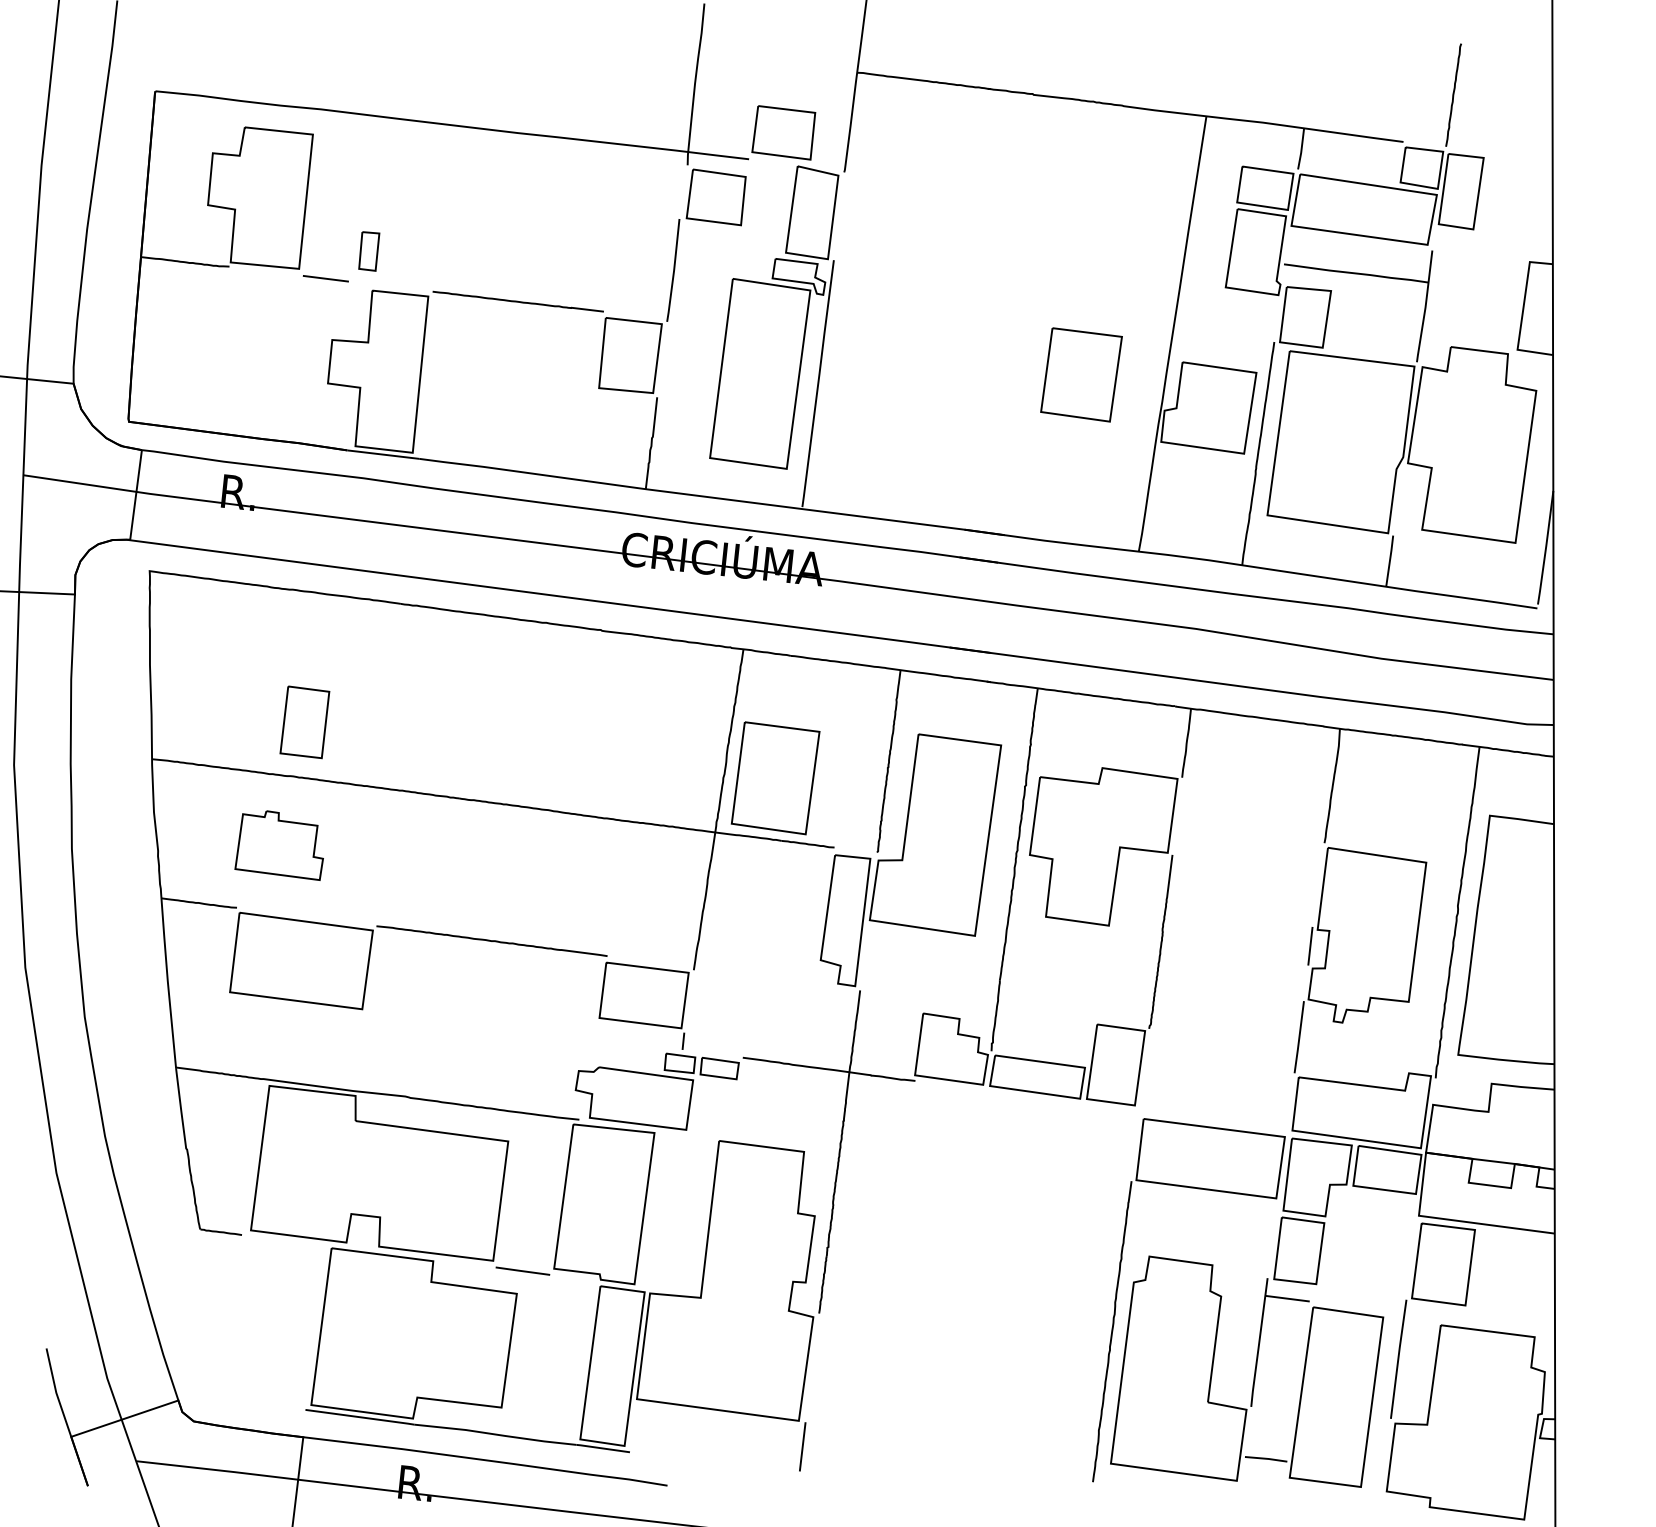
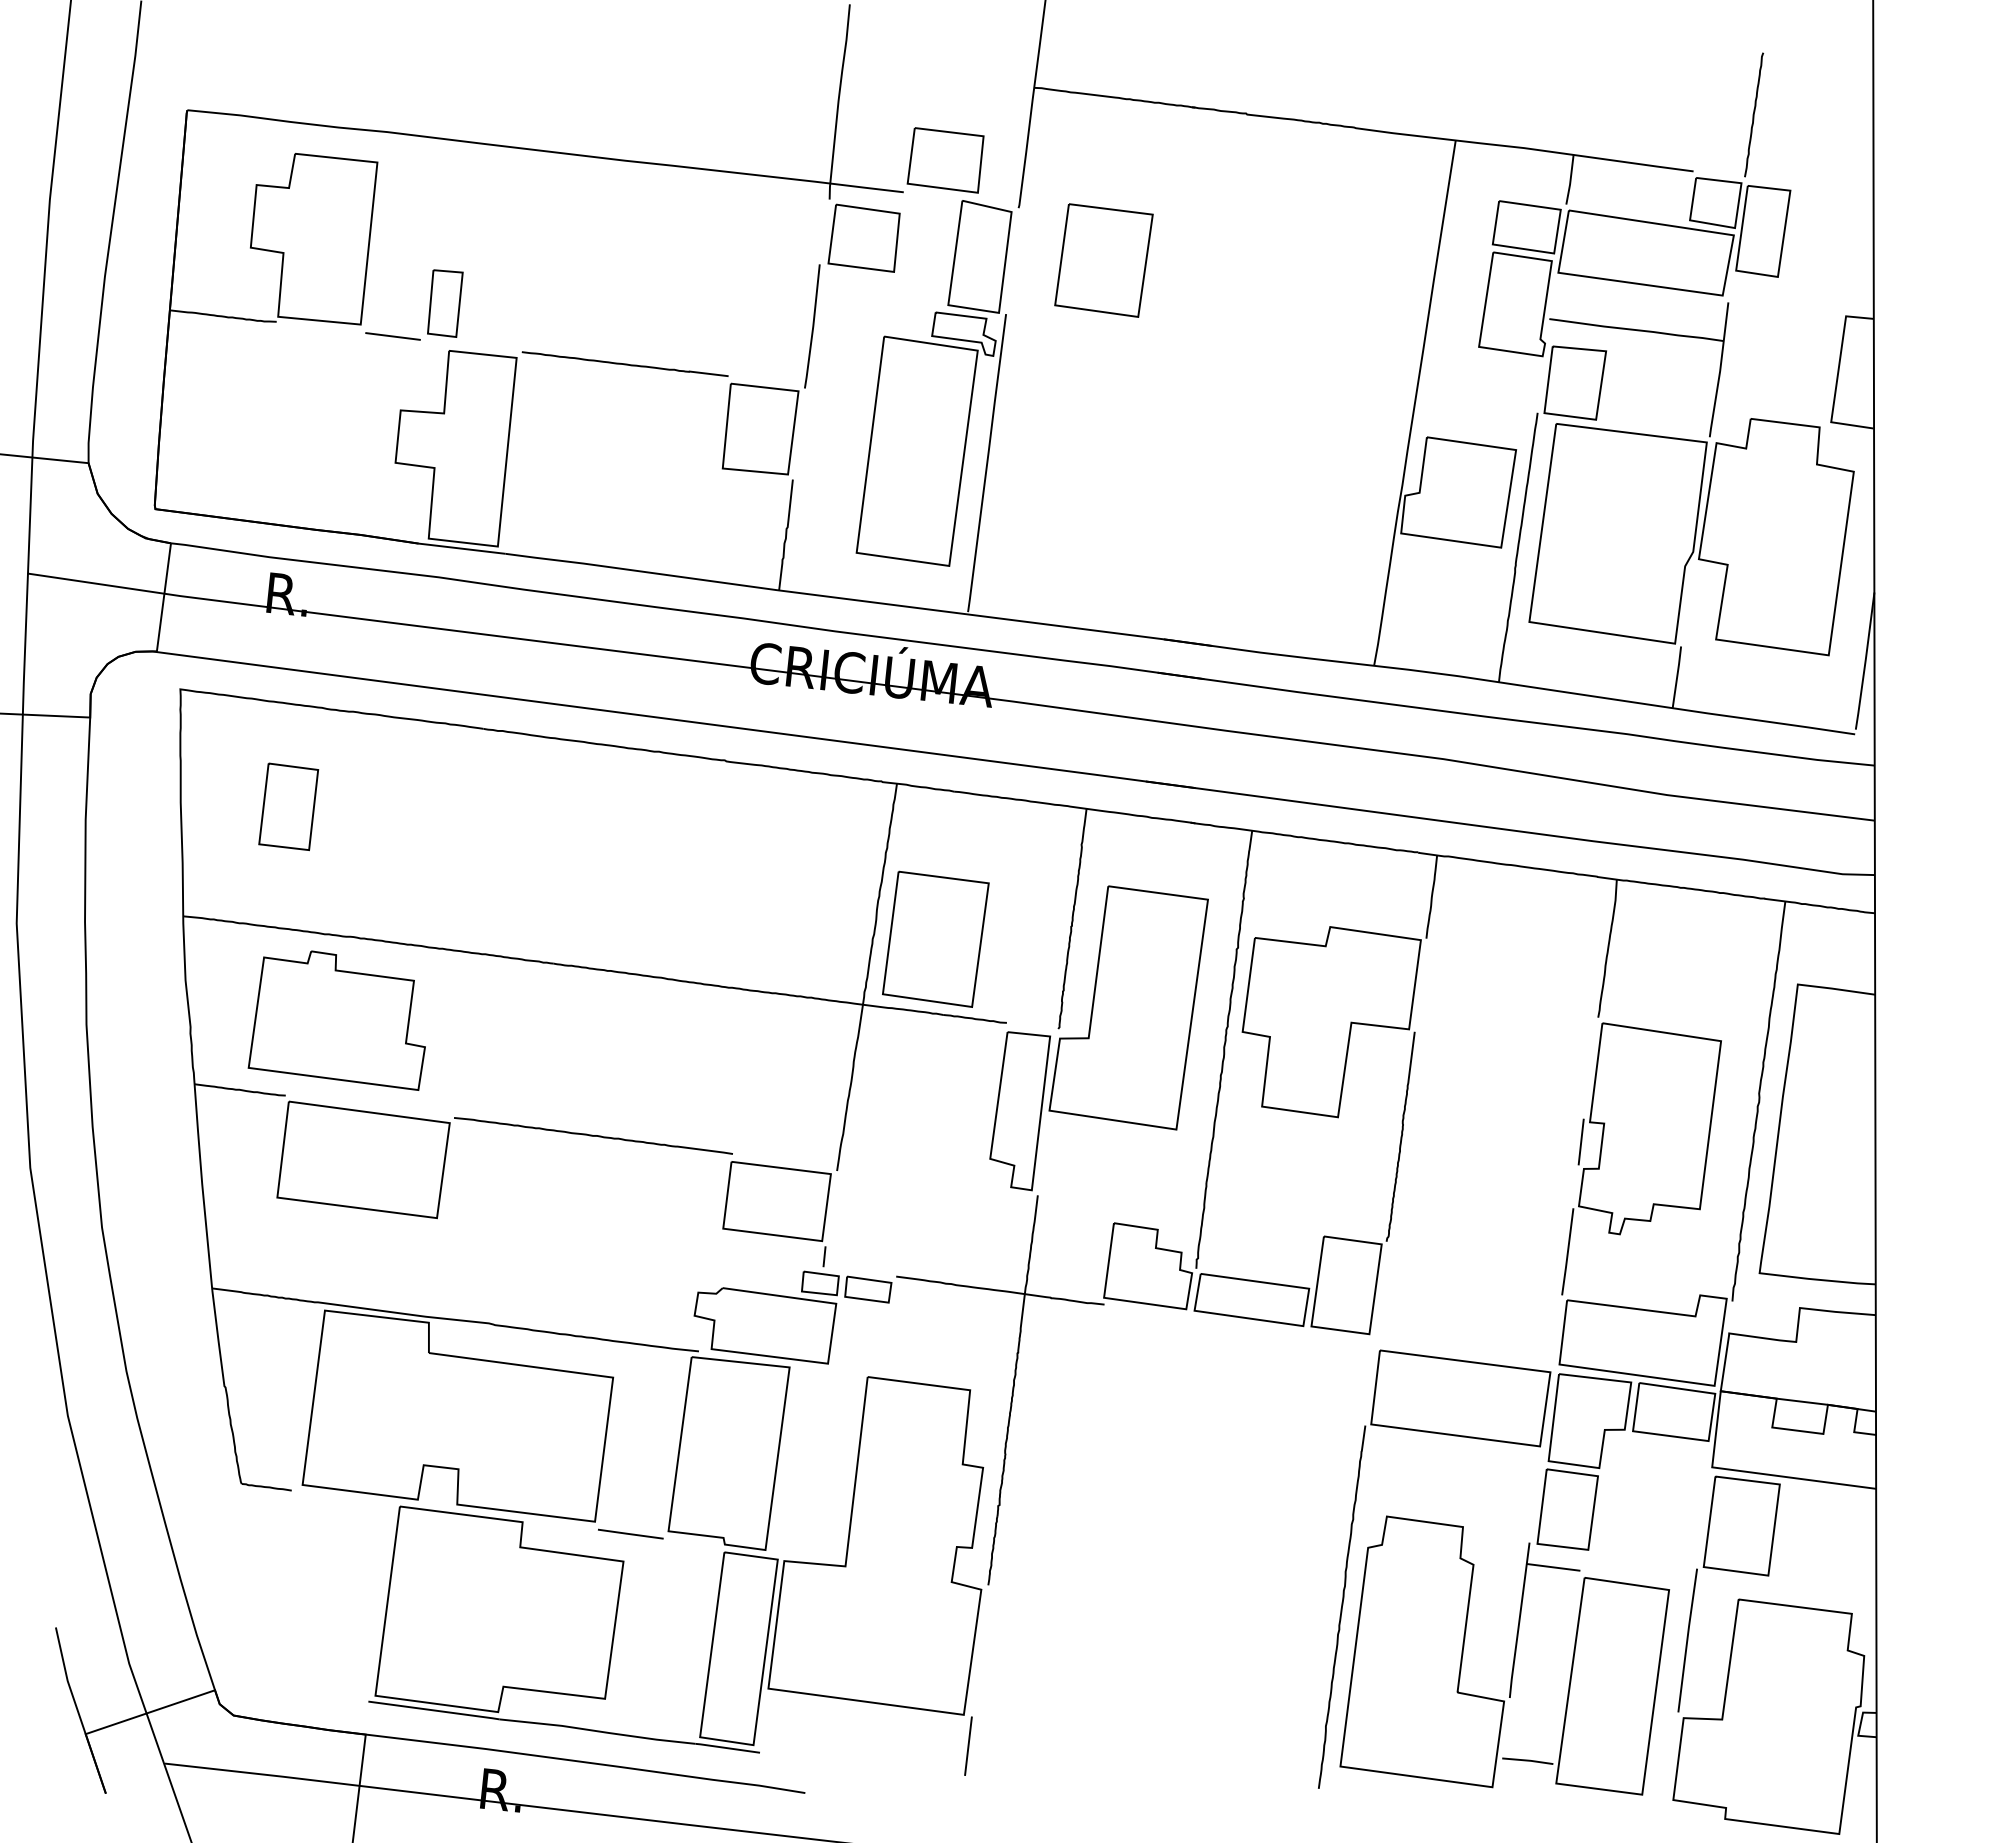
part: (369, 251) -> (445, 303), size x1.43
part: (1081, 374) -> (1103, 260), moved
part: (304, 722) -> (288, 806), moved
part: (279, 845) -> (336, 1020), size x1.67

